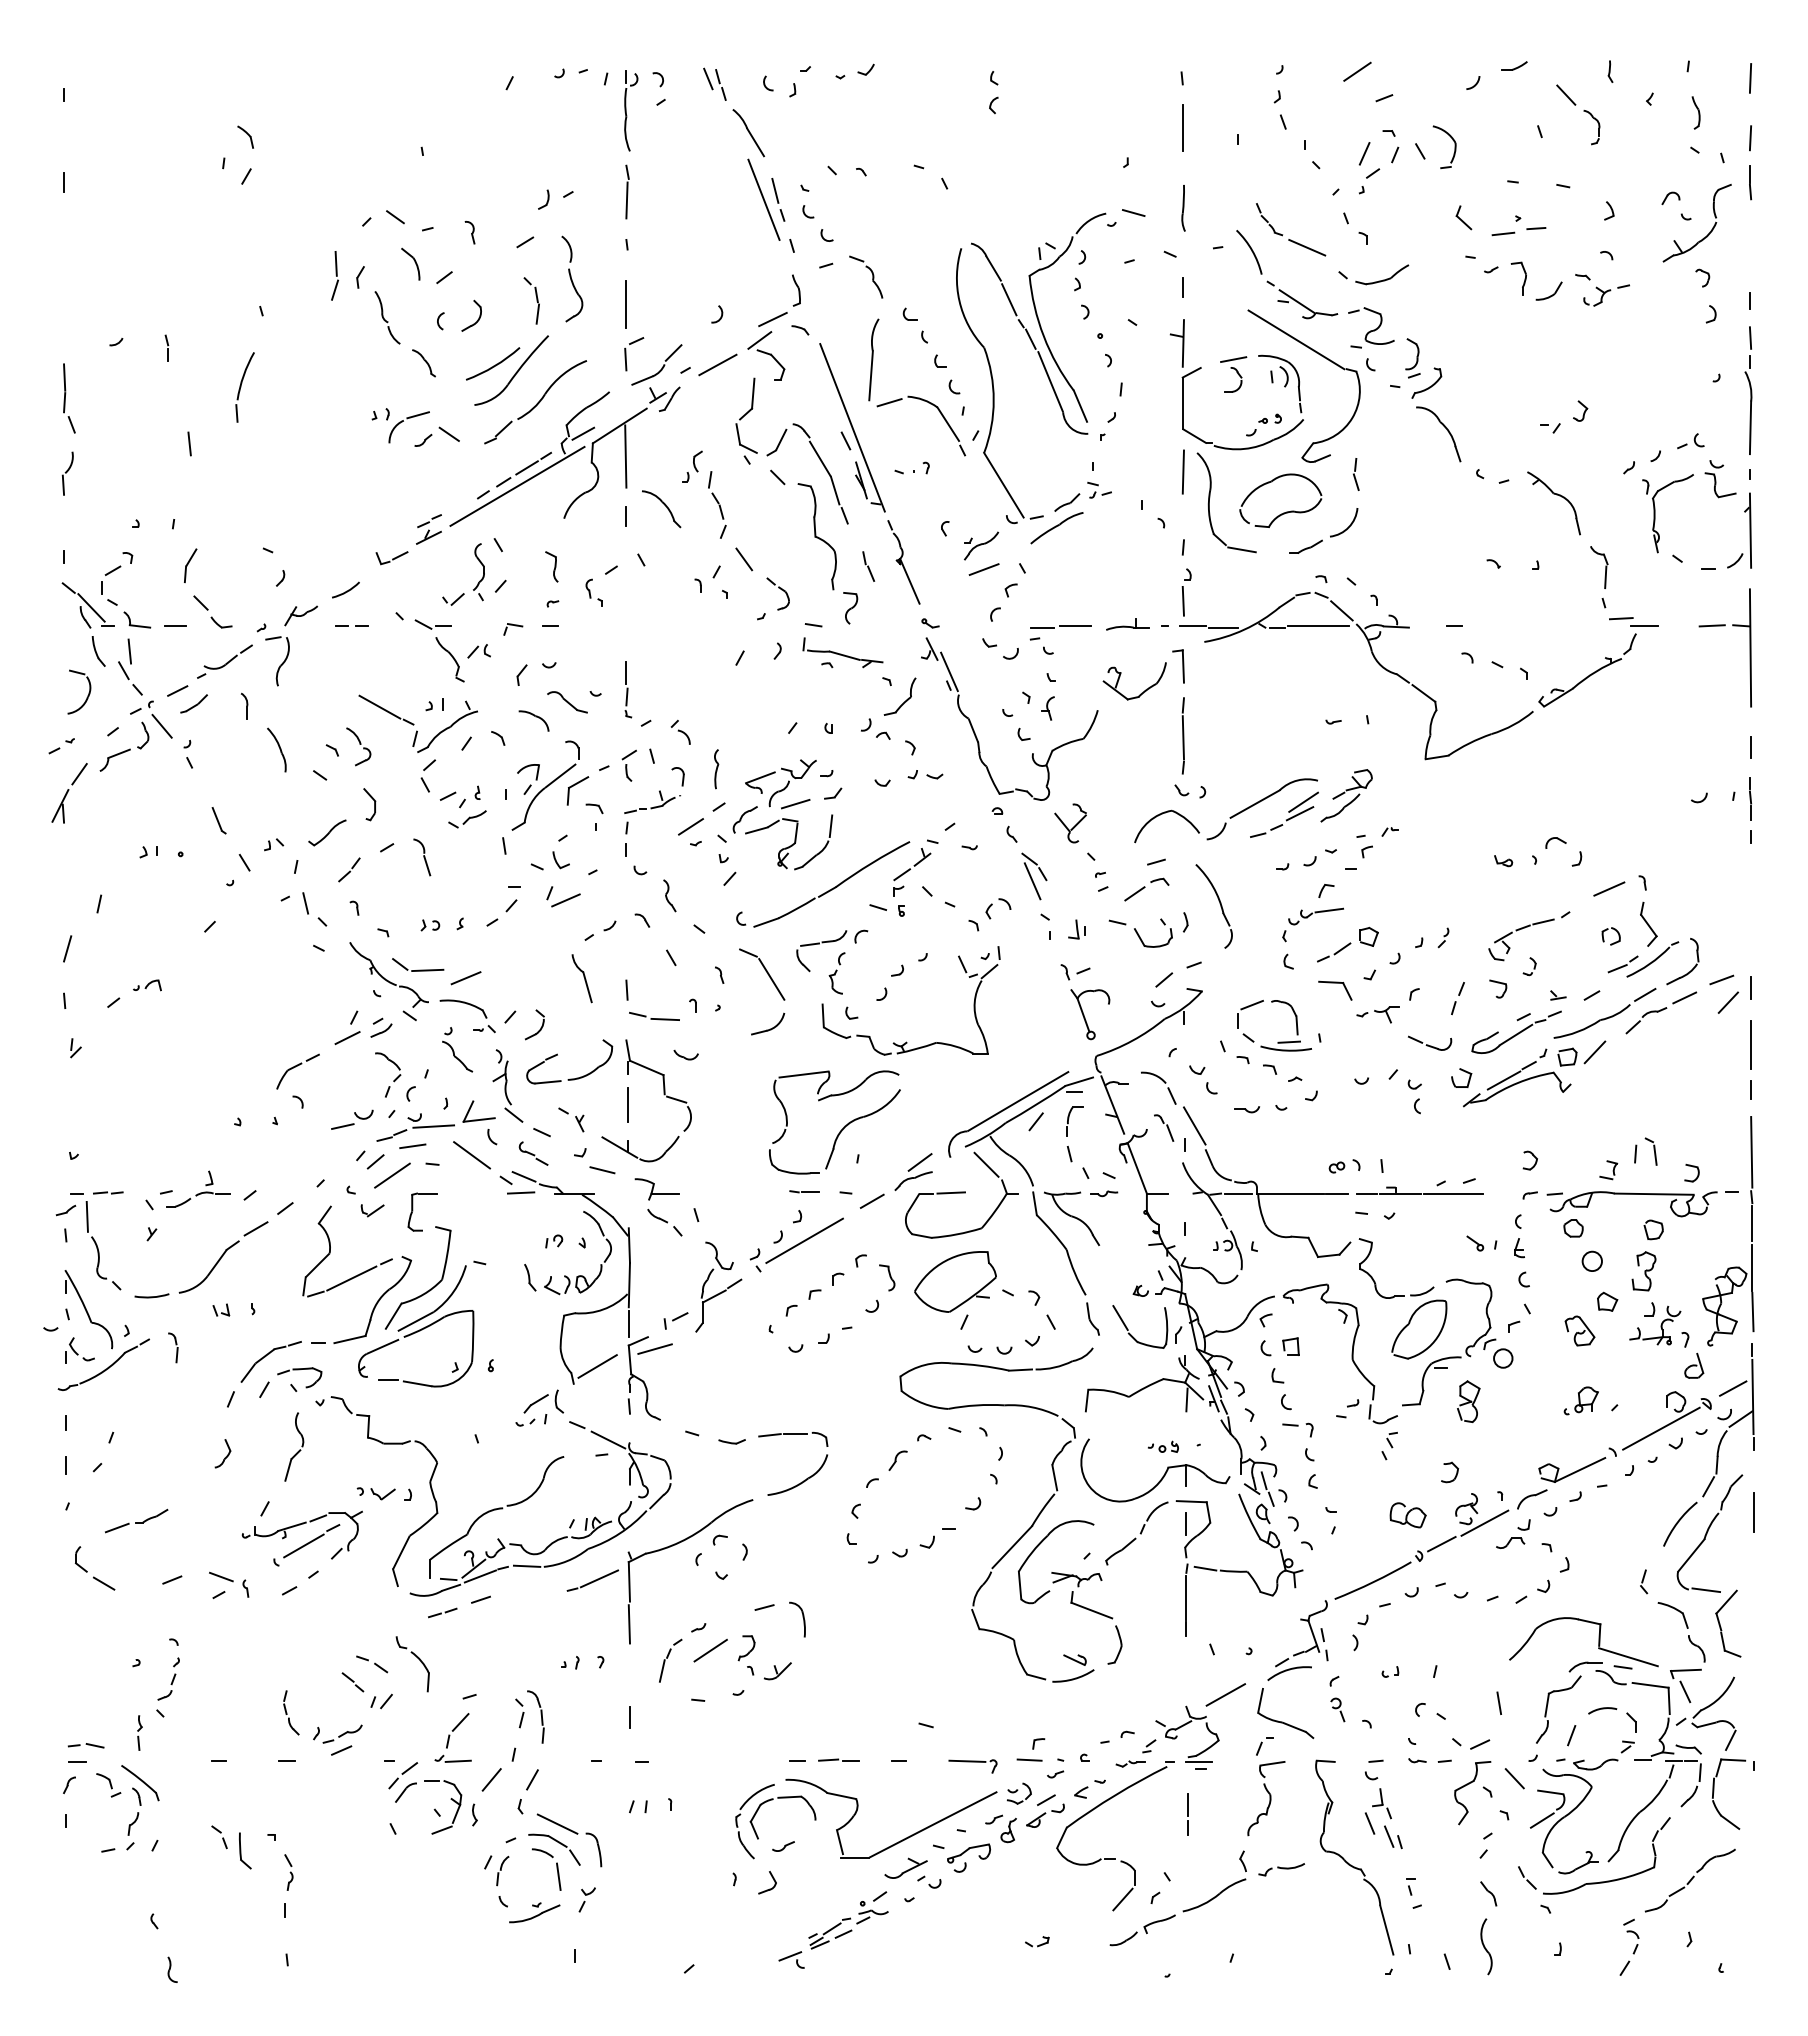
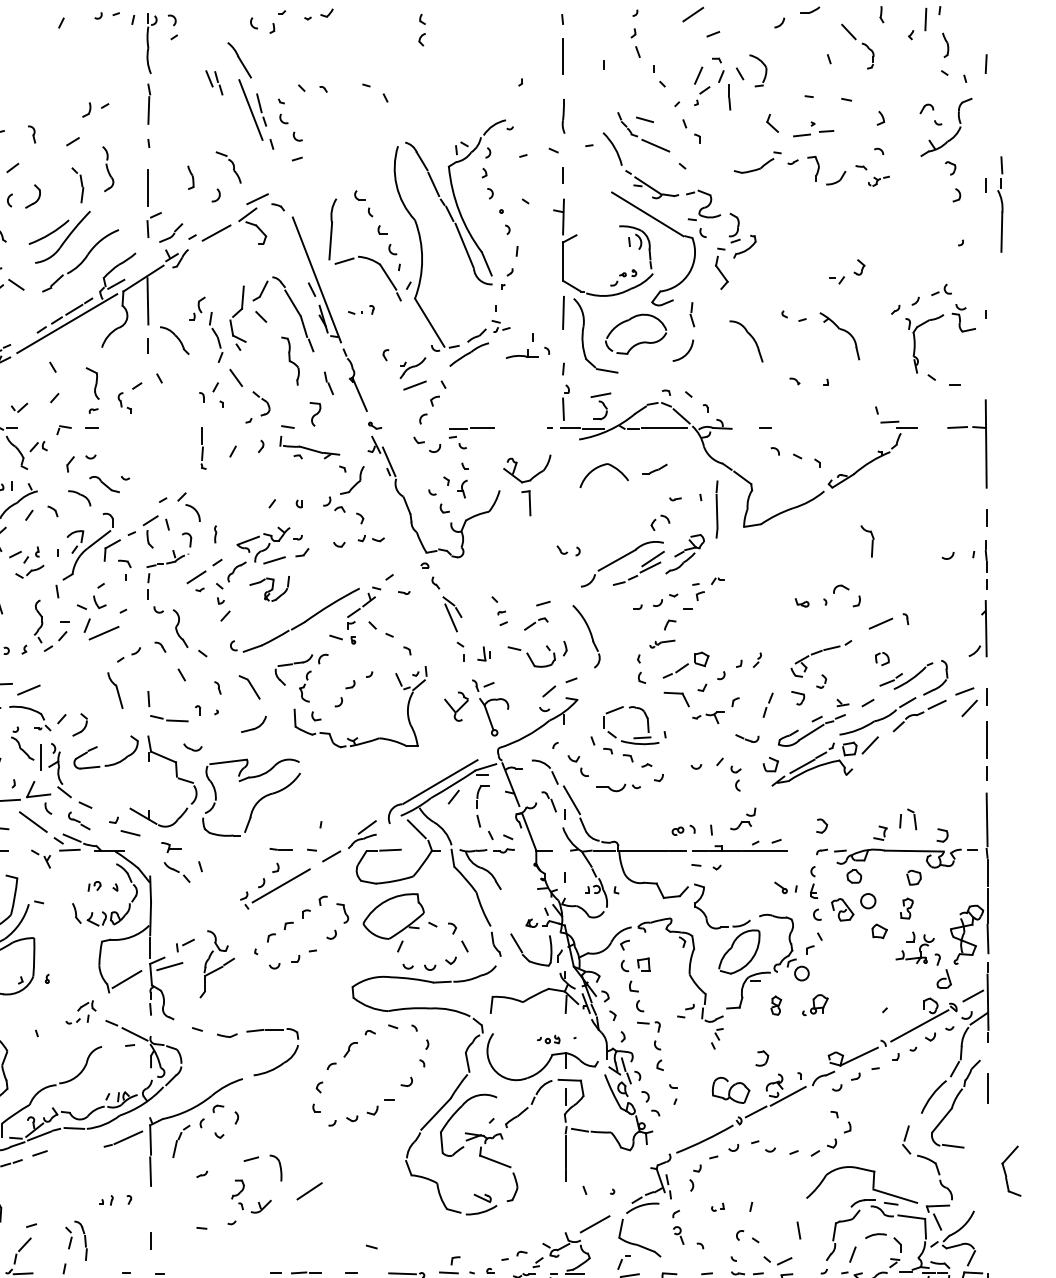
line: (1750, 78) -> (925, 19), moved
part: (714, 83) -> (214, 82), moved
part: (1750, 182) -> (729, 97), moved
line: (1133, 212) -> (644, 119), moved
part: (1382, 274) -> (754, 165), moved
part: (866, 276) -> (228, 167), moved
part: (572, 278) -> (108, 168), size x0.7
part: (796, 290) -> (190, 177), moved
part: (1606, 295) -> (878, 181), size x0.6
part: (656, 364) -> (170, 232), size x0.6
part: (1233, 374) -> (600, 406), moved
part: (1748, 390) -> (1000, 204), moved
part: (746, 420) -> (237, 317), moved
part: (1444, 427) -> (750, 336), moved
part: (1749, 530) -> (985, 628), moved
part: (816, 536) -> (290, 360), size x0.6
part: (1305, 546) -> (654, 469), moved
part: (551, 566) -> (92, 383), size x1.4
part: (1599, 567) -> (867, 541), moved
part: (478, 572) -> (38, 621), moved
part: (1127, 624) -> (521, 354), moved
part: (1178, 666) -> (526, 503), moved
part: (628, 689) -> (203, 448), moved
part: (680, 731) -> (188, 506), size x1.6
part: (1182, 735) -> (716, 509), moved
part: (628, 765) -> (149, 531), size x1.4
part: (716, 769) -> (215, 534), size x0.6
part: (1160, 815) -> (599, 467), moved
part: (1070, 823) -> (456, 706), moved
part: (789, 842) -> (269, 588), size x0.6
part: (1146, 889) -> (536, 624), size x0.7
part: (669, 895) -> (180, 628), size x1.6
part: (563, 896) -> (101, 629), size x1.4
part: (992, 905) -> (656, 520), moved
part: (1315, 916) -> (661, 644), size x0.6
part: (1648, 923) -> (721, 272), moved
part: (762, 974) -> (249, 687), size x0.6
part: (1430, 1042) -> (747, 738), size x0.7
line: (627, 1104) -> (41, 757), moved
part: (1247, 1109) -> (611, 787), size x1.6
part: (571, 1119) -> (41, 858), moved
part: (841, 1129) -> (256, 802), moved
part: (656, 1189) -> (170, 847), size x0.6
part: (1643, 1271) -> (906, 908), size x0.7
part: (718, 1286) -> (217, 963), moved
part: (1579, 1330) -> (842, 909), moved
part: (1580, 1400) -> (814, 1004), moved
part: (543, 1401) -> (86, 1005), size x0.6
part: (1468, 1401) -> (776, 1005), size x0.6
part: (1407, 1515) -> (730, 1090), size x1.4
part: (1513, 1533) -> (743, 818), moved
part: (1644, 1581) -> (907, 1139), size x1.6
part: (1721, 1626) -> (1006, 1173), moved
line: (710, 1650) -> (309, 1191), moved
part: (670, 1660) -> (181, 1141), moved

